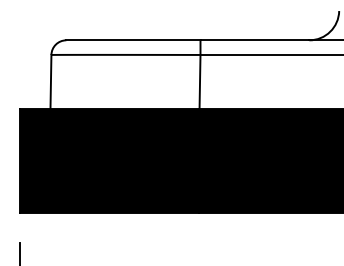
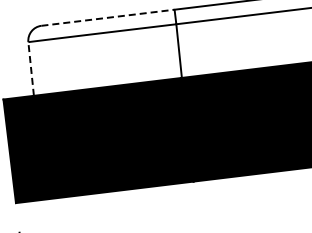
line: (133, 40) -> (108, 17), solid -> dashed
line: (50, 81) -> (30, 68), solid -> dashed

